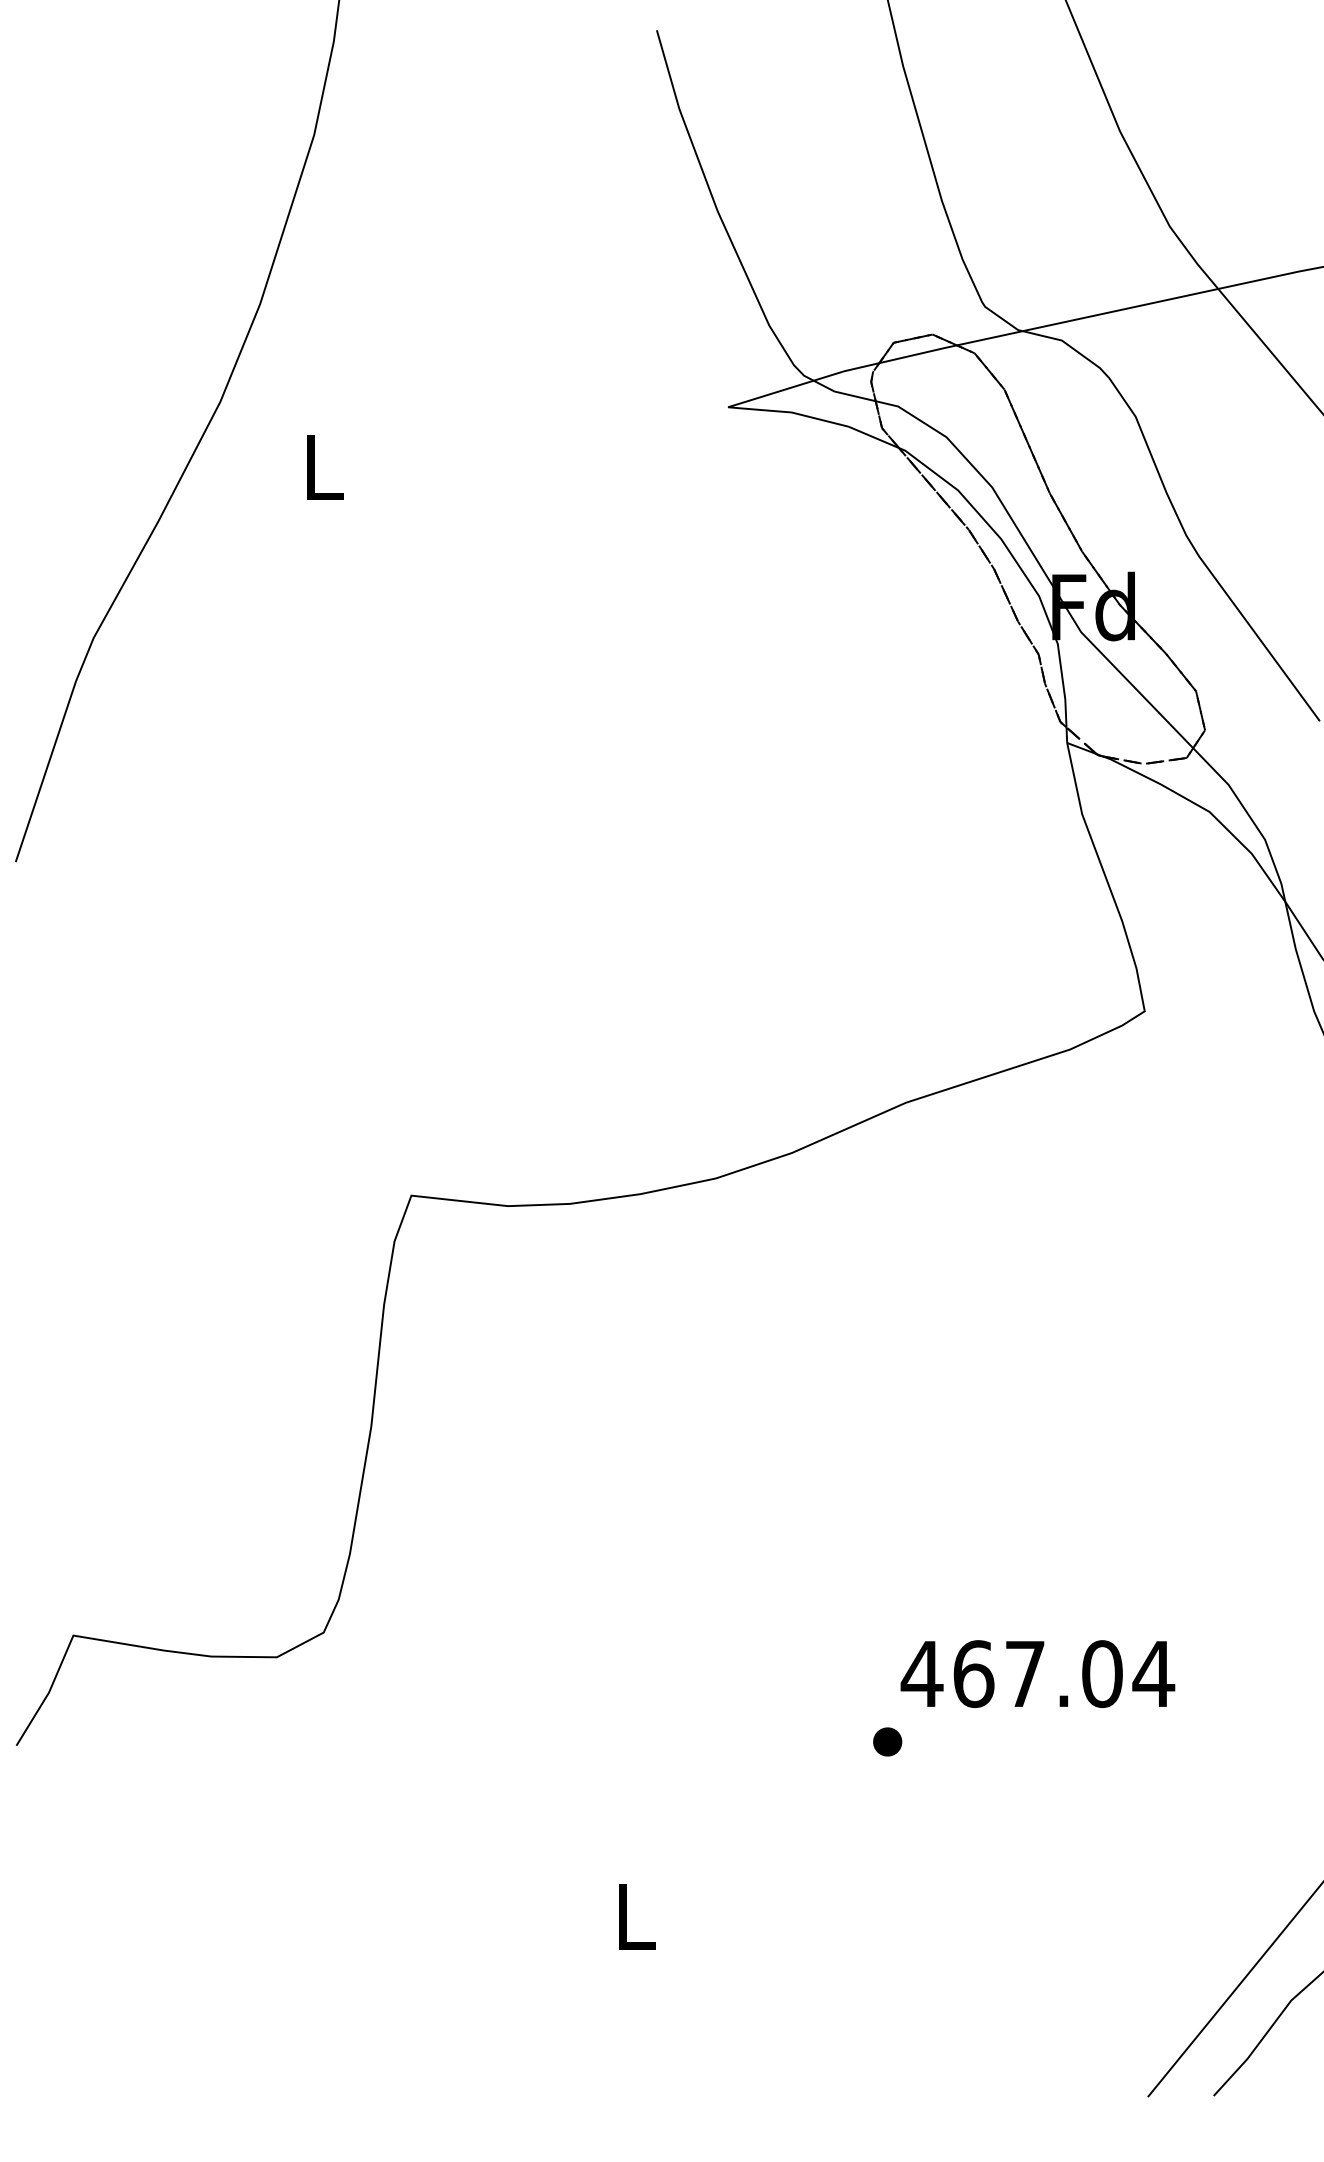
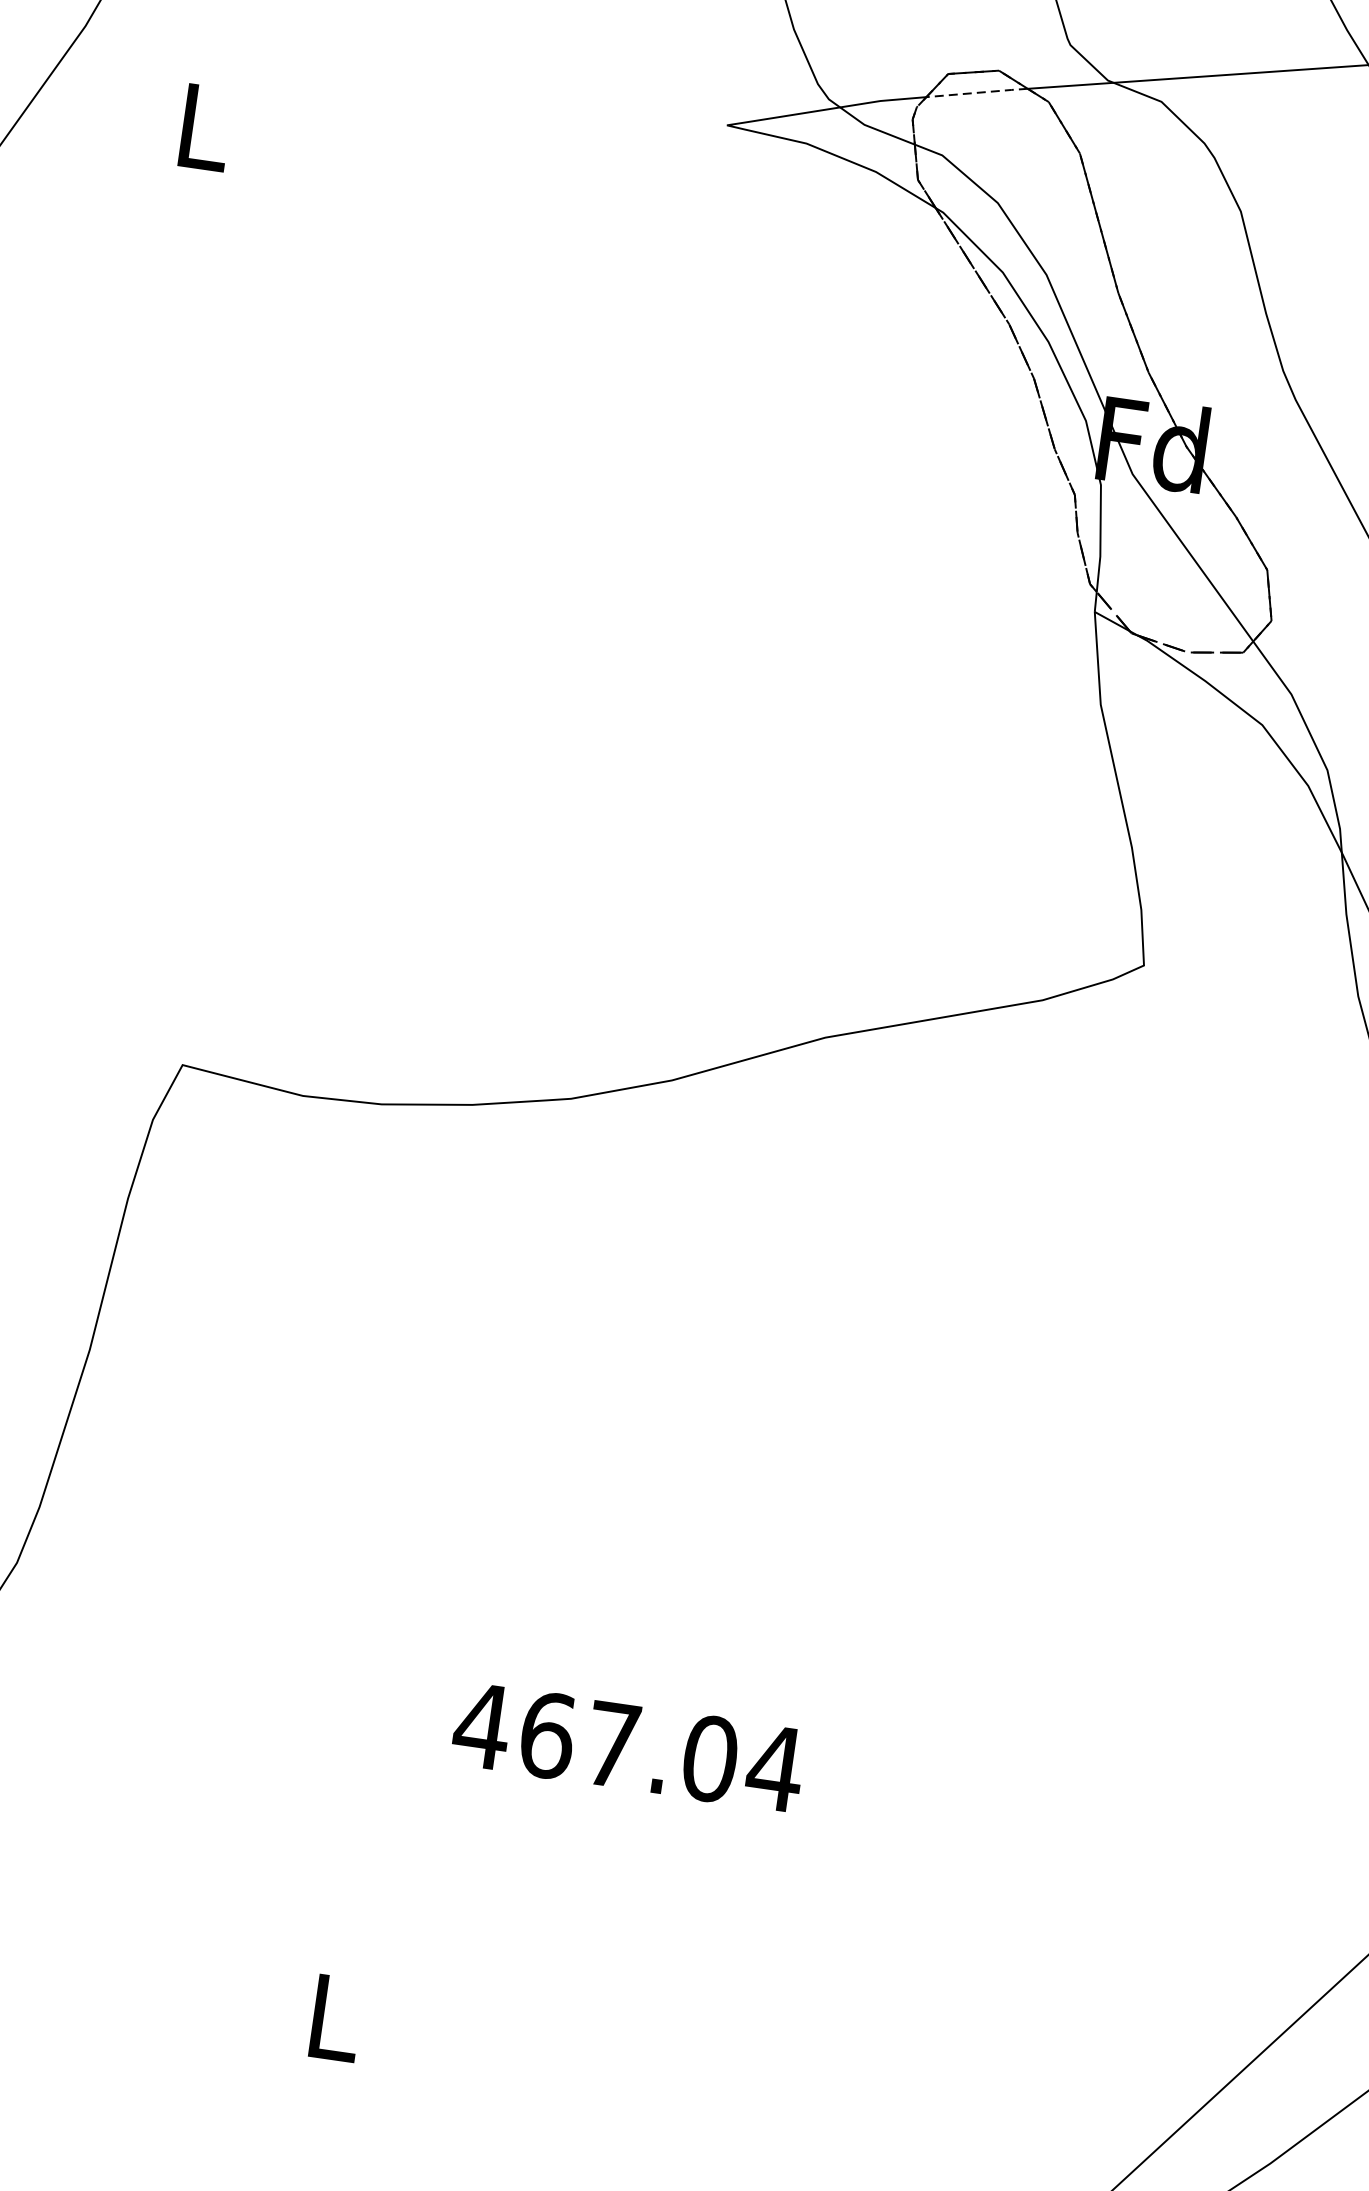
line: (918, 354) -> (977, 93), solid -> dashed
text: (1037, 1674) -> (628, 1747), moved
part: (887, 1741) -> (685, 1842), removed

